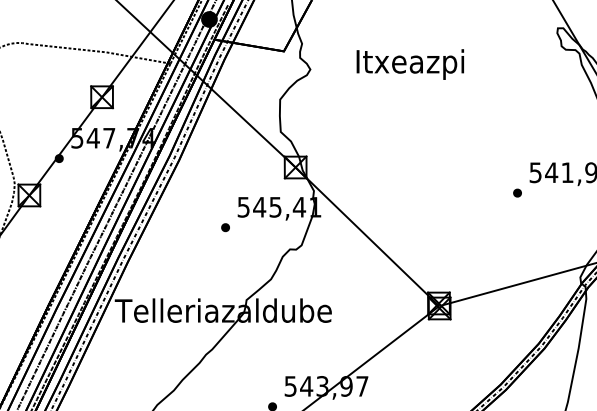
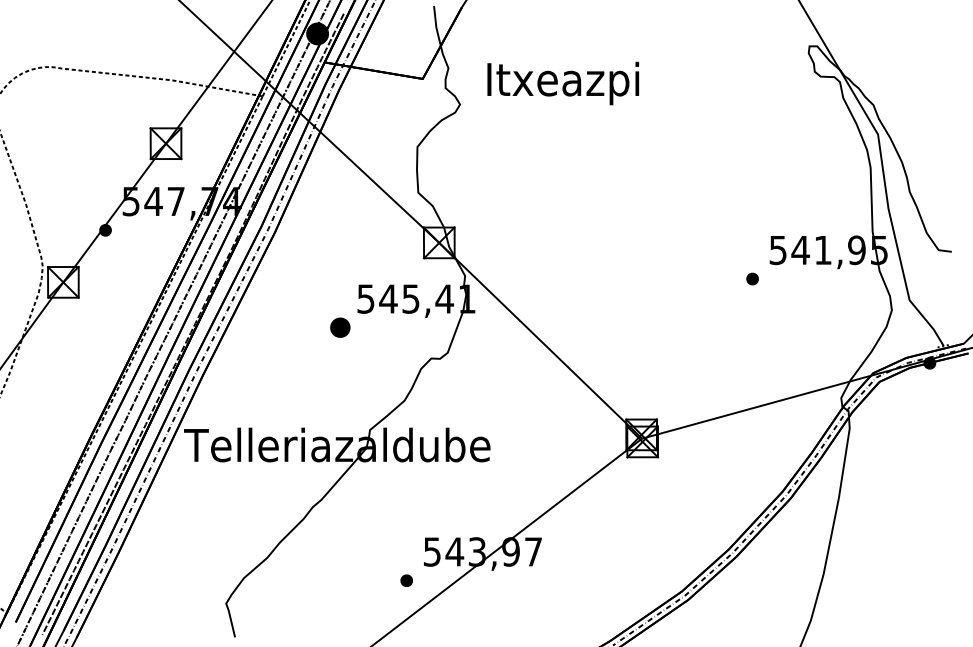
text: (410, 64) -> (563, 83), moved
part: (225, 227) -> (340, 327), size x1.6

